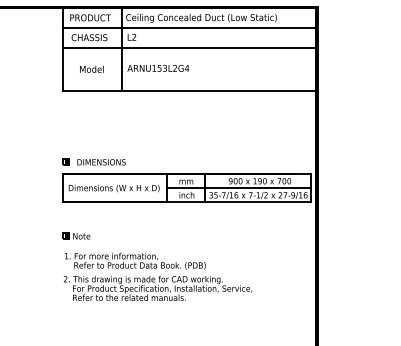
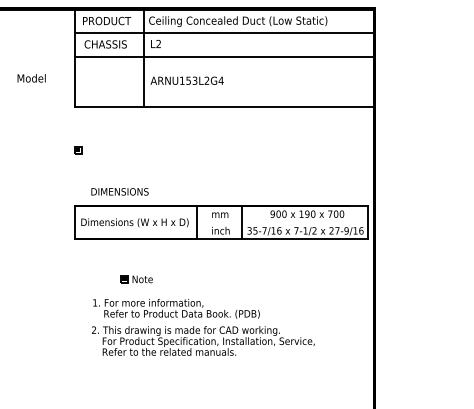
text: (91, 68) -> (31, 77), moved
part: (65, 161) -> (77, 149), moved
line: (239, 188) -> (283, 222), removed
part: (76, 235) -> (136, 278), moved
text: (158, 276) -> (203, 326), moved

